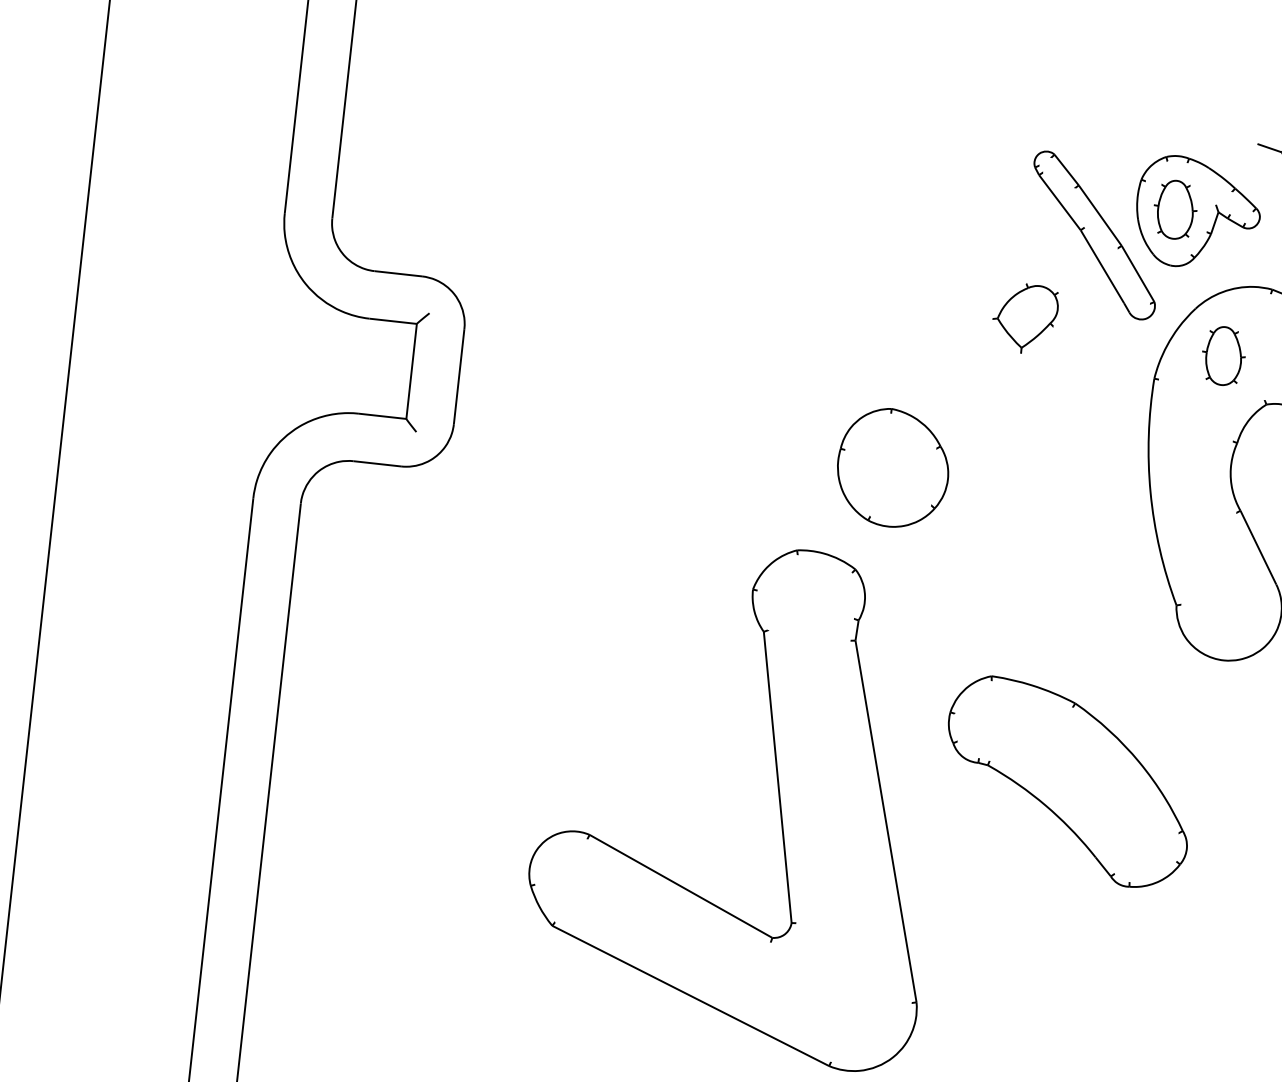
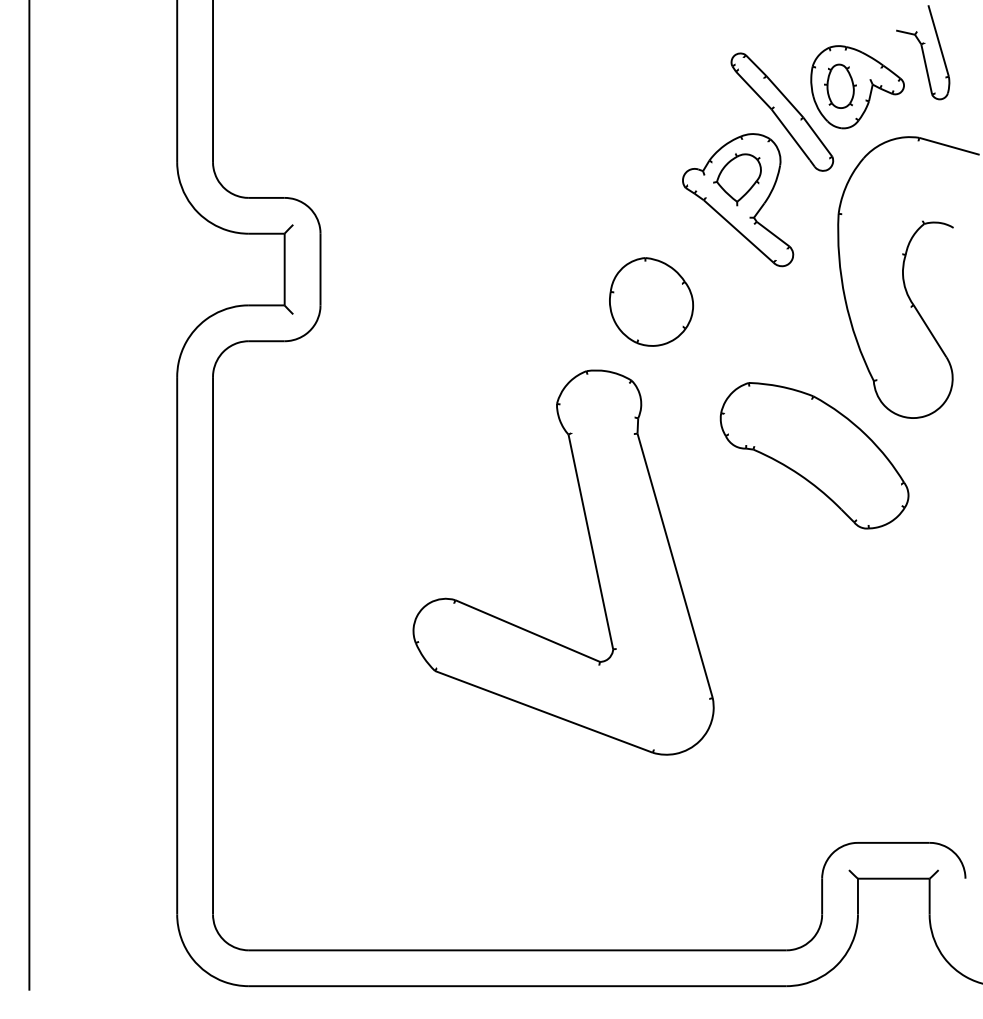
part: (1023, 346) -> (738, 200), added
part: (1223, 354) -> (888, 190), removed
part: (1068, 782) -> (814, 455), moved

